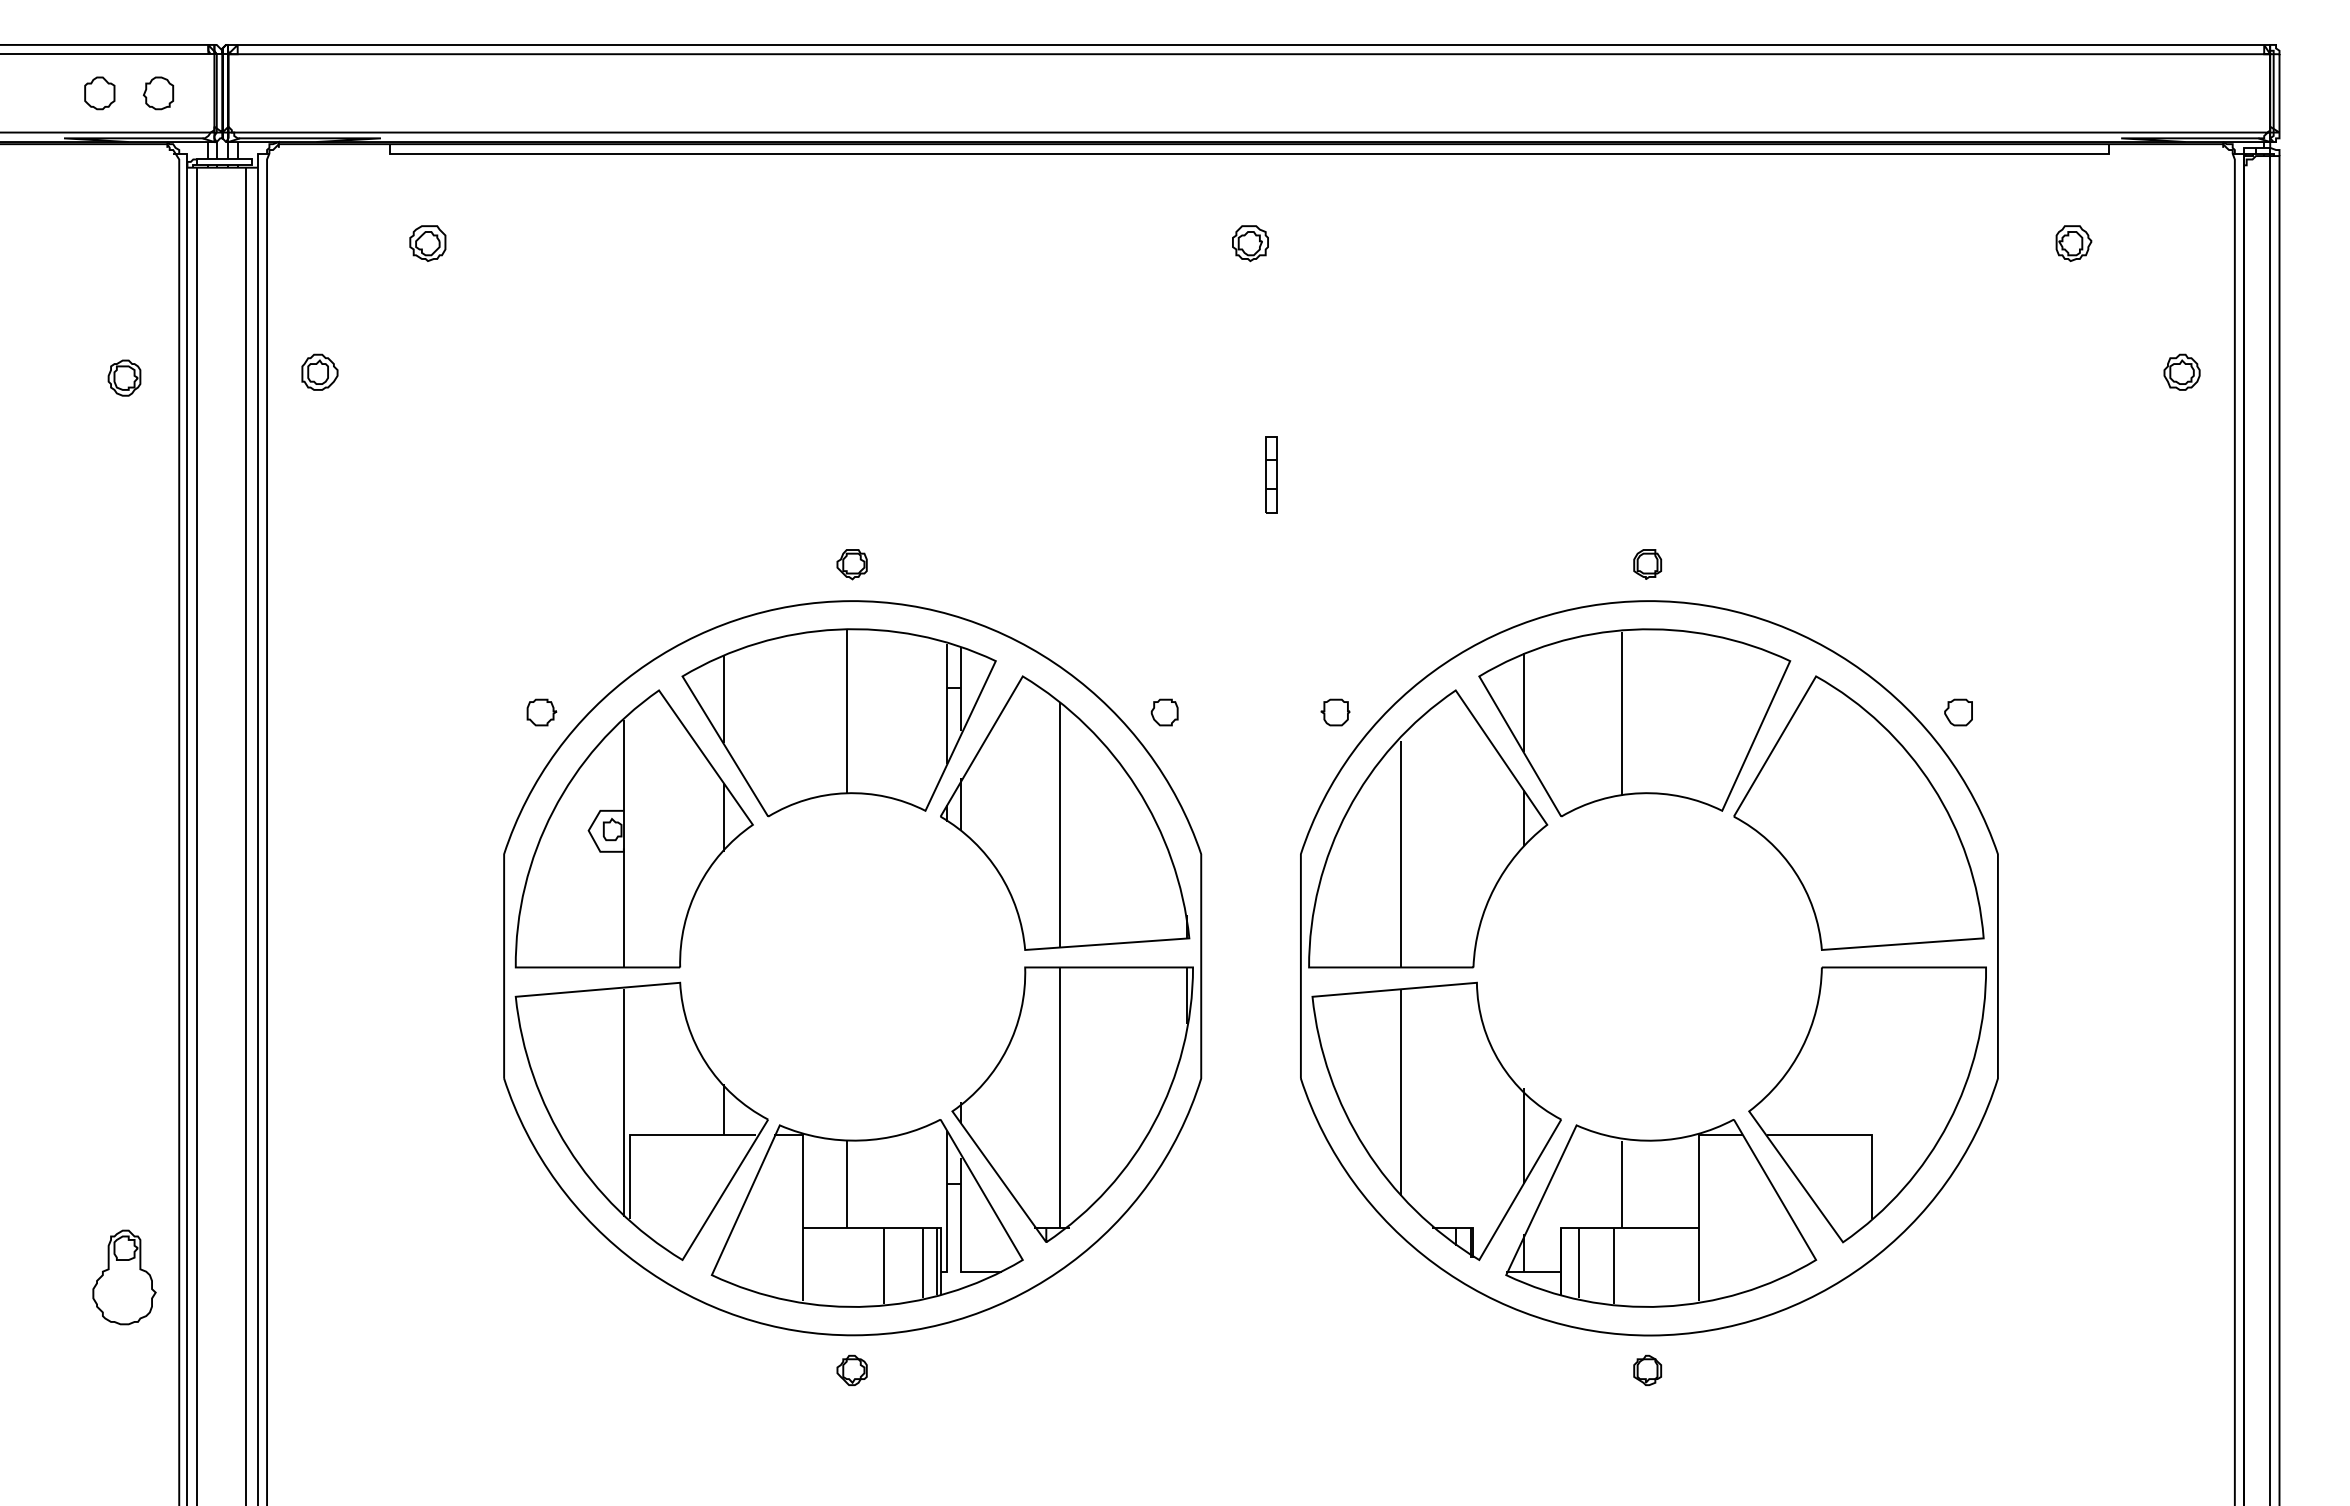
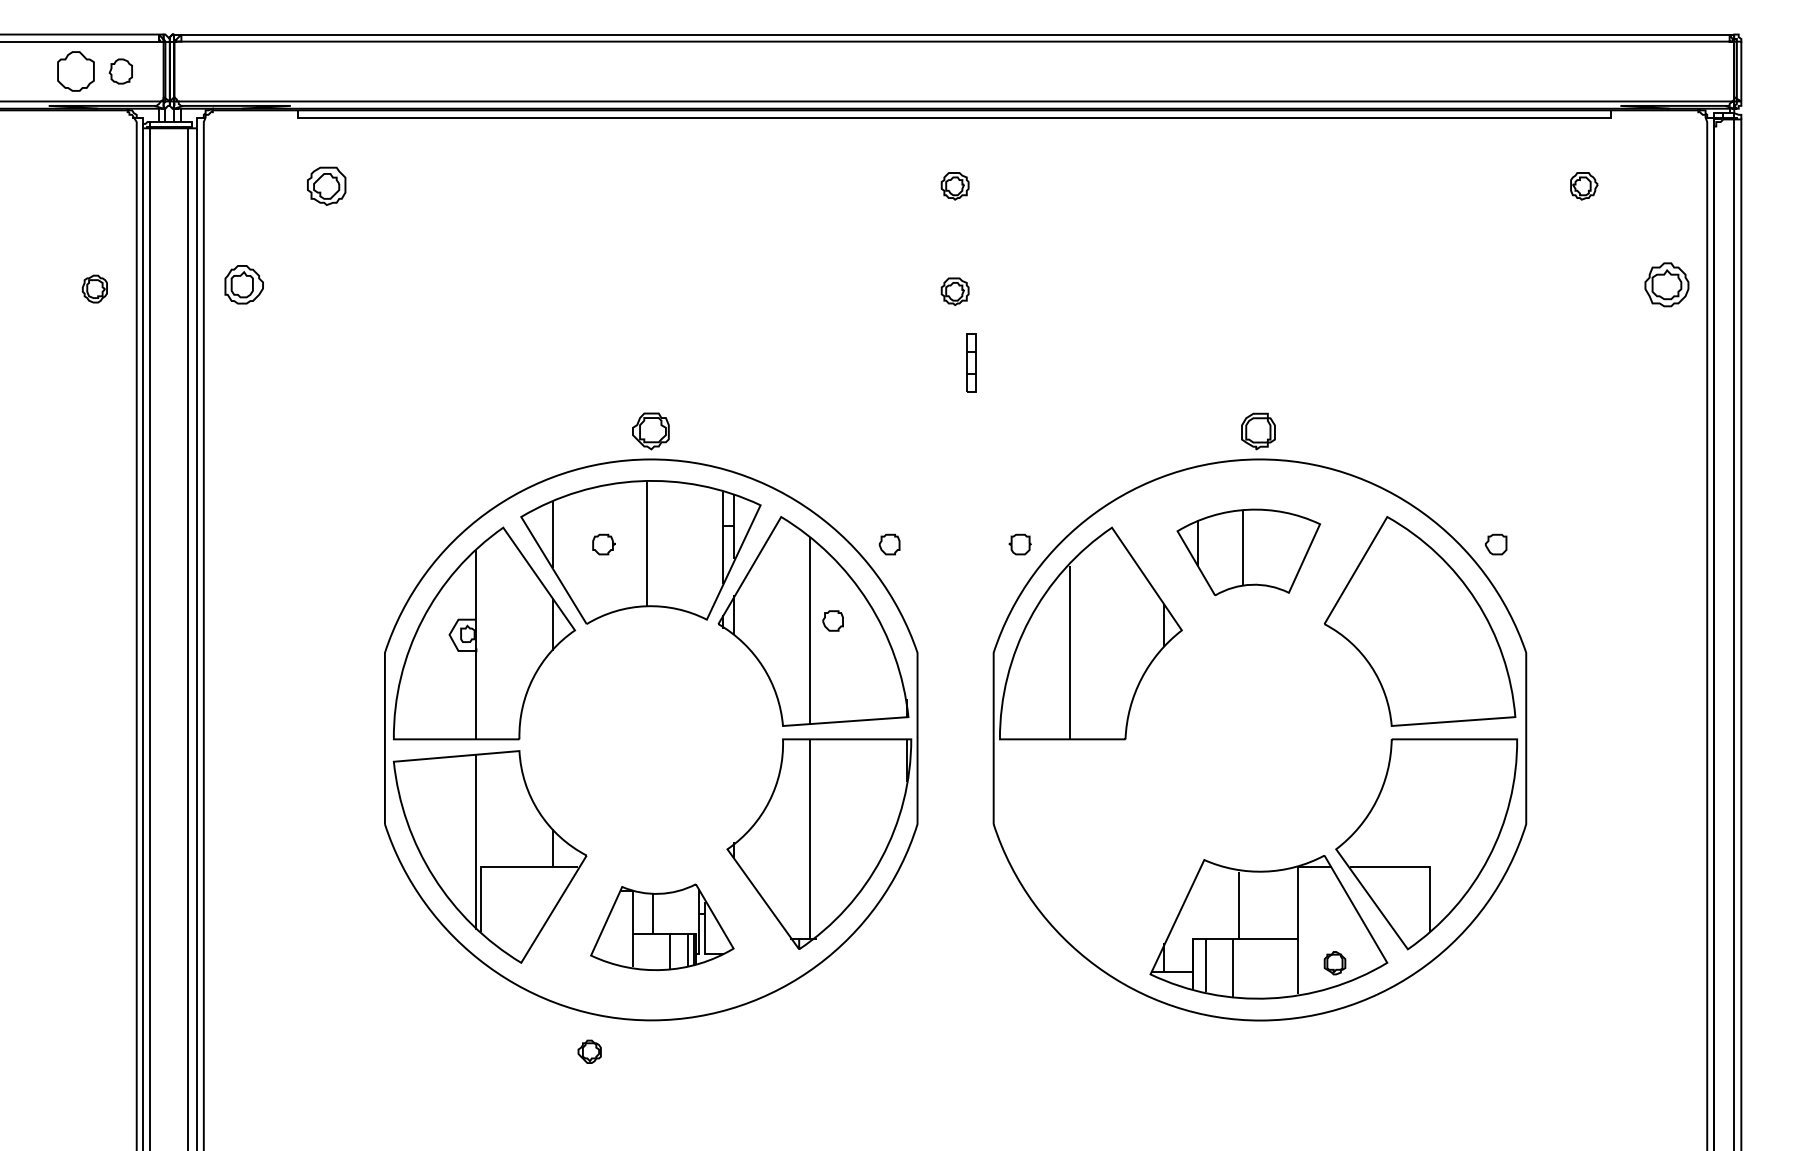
part: (99, 93) -> (75, 71), size x1.6
part: (427, 243) -> (326, 186), size x1.4
part: (319, 371) -> (243, 284), size x1.4
part: (2181, 371) -> (1666, 284), size x1.6
part: (1250, 381) -> (955, 291), added
part: (851, 564) -> (650, 431), size x1.6
part: (1647, 564) -> (1258, 431), size x1.6
part: (541, 712) -> (603, 544), moved
part: (1634, 722) -> (1248, 552), size x0.6
part: (1090, 812) -> (832, 620), added
part: (1436, 1121) -> (1097, 857), removed
part: (866, 1213) -> (661, 927), size x0.6
part: (124, 1277) -> (94, 976), removed
part: (851, 1369) -> (589, 1051), moved
part: (1647, 1369) -> (1334, 962), moved

